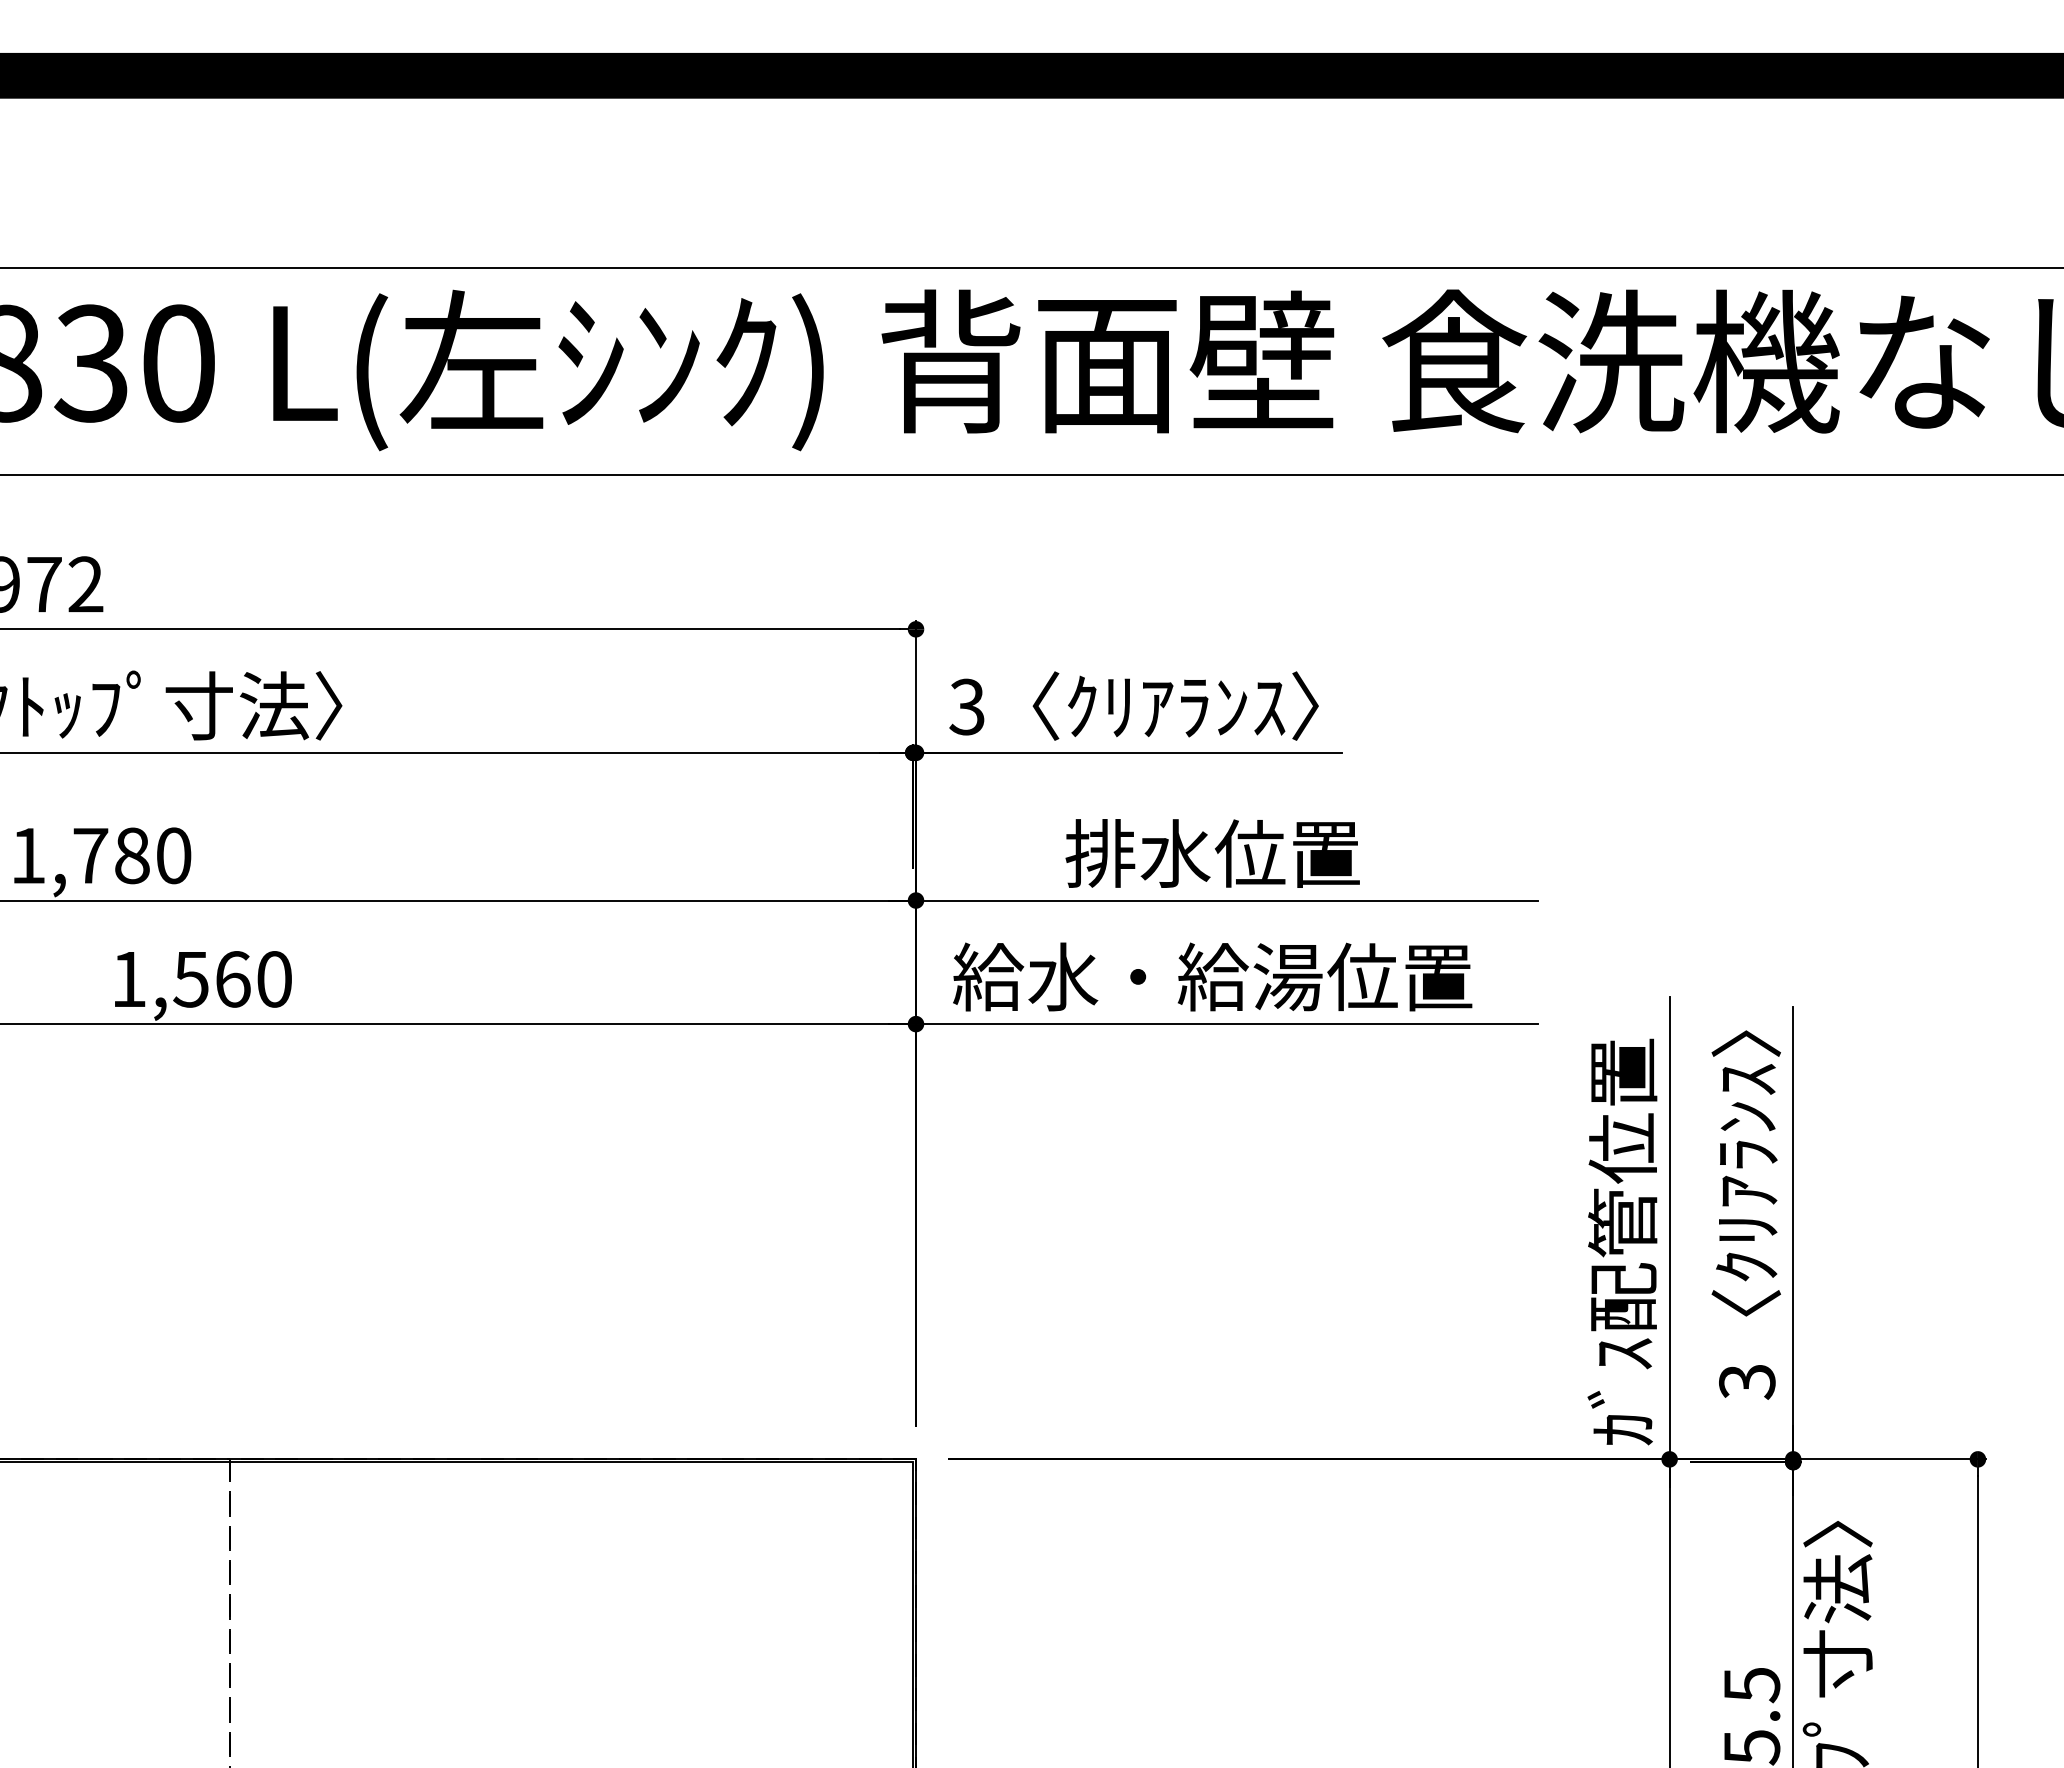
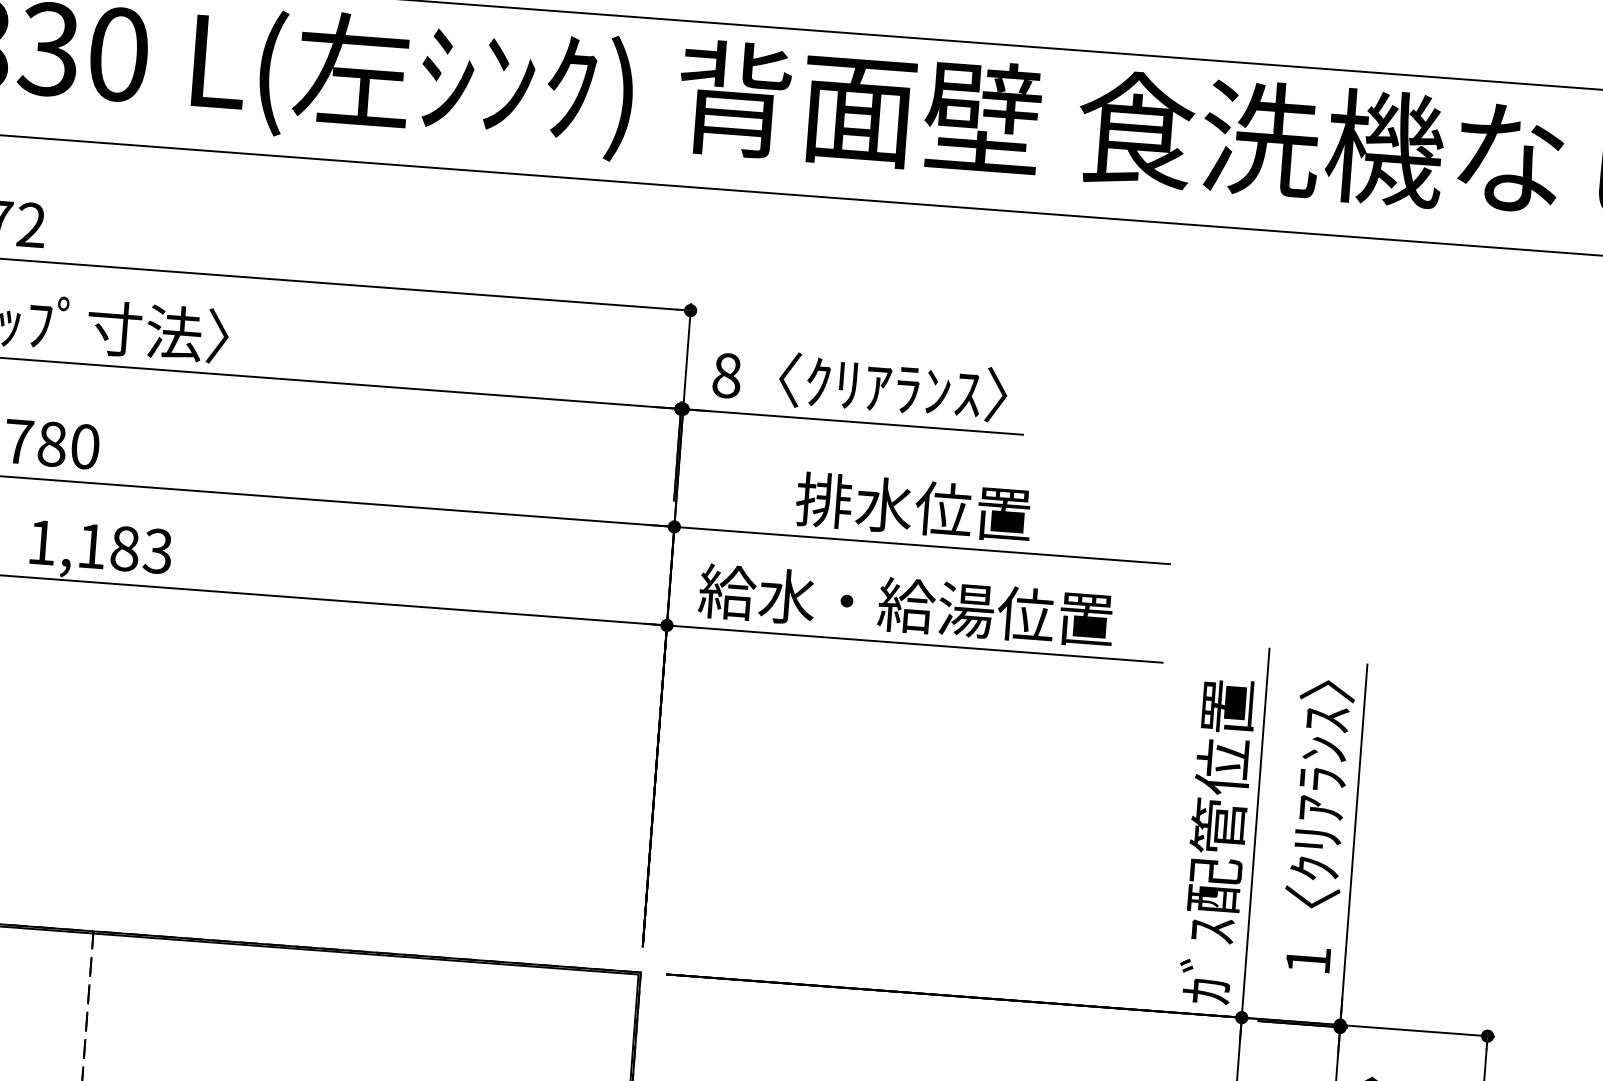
text: (966, 706) -> (726, 375), 3 -> 8
text: (232, 979) -> (124, 548), 1,560 -> 1,183
text: (1747, 1382) -> (1308, 961), 3 -> 1

